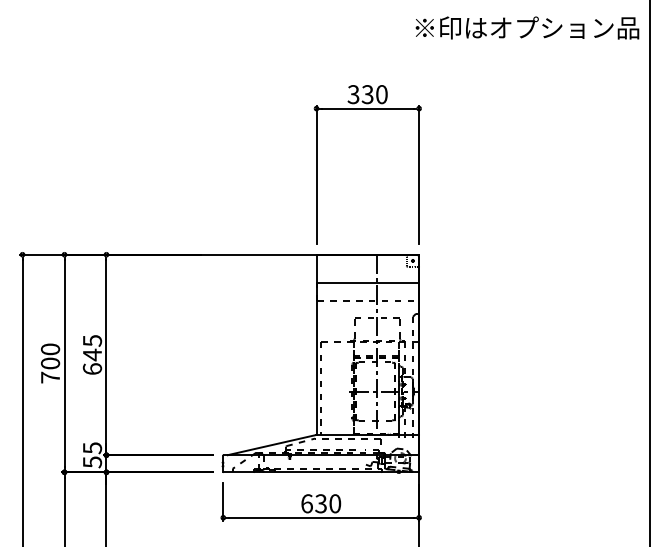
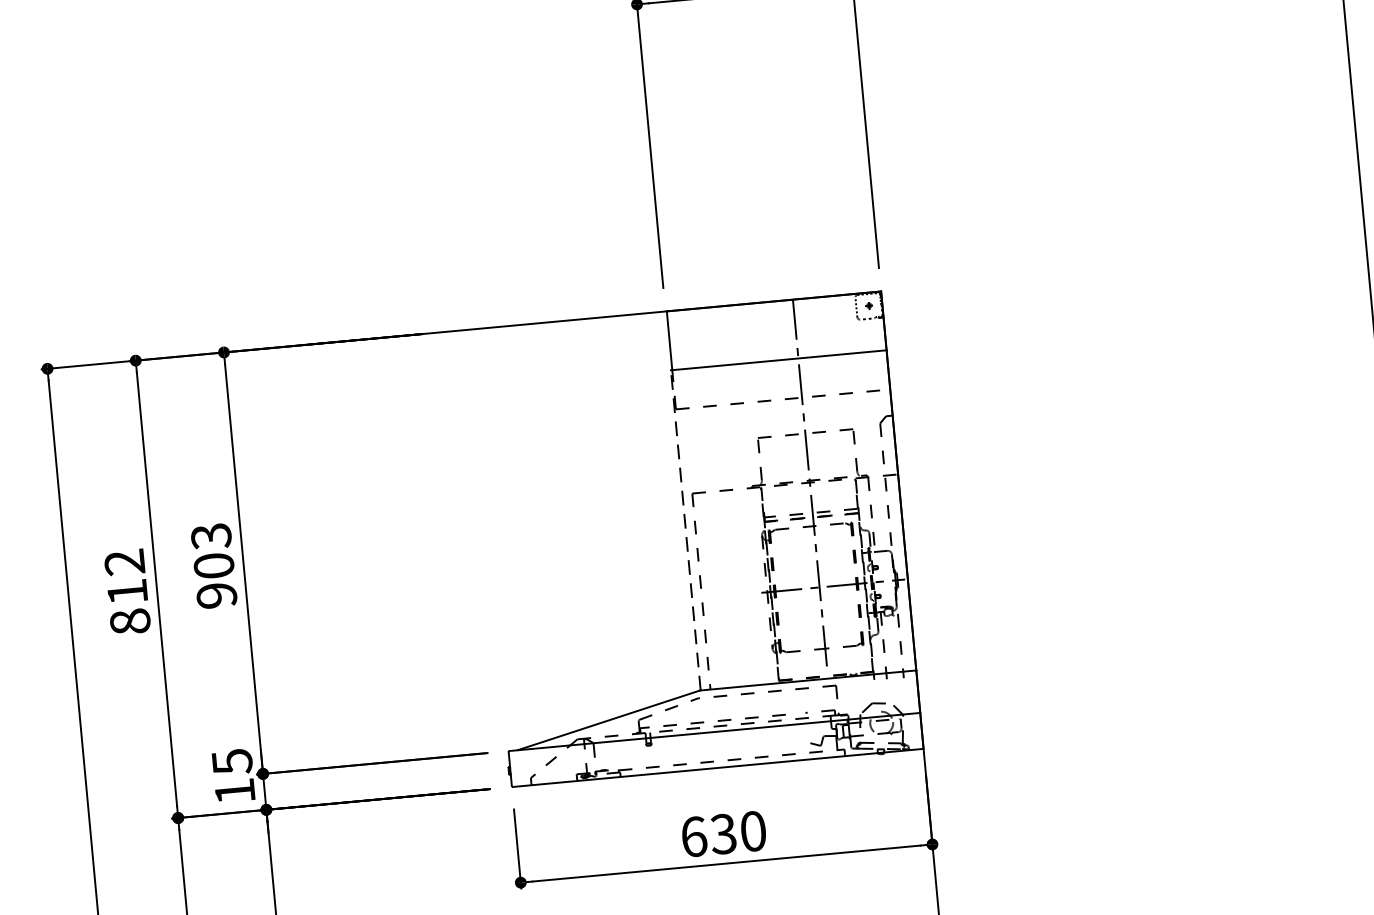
text: (92, 354) -> (214, 564), 645 -> 903
line: (316, 358) -> (685, 529), solid -> dashed
text: (50, 363) -> (127, 592), 700 -> 812
text: (92, 462) -> (235, 791), 55 -> 15

